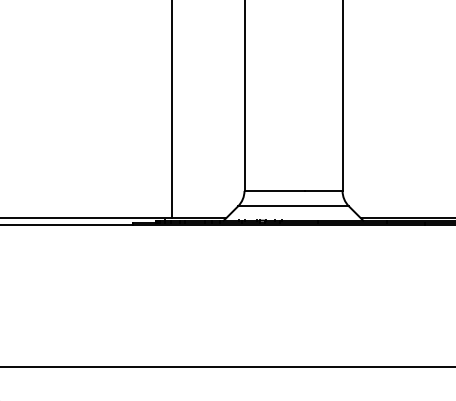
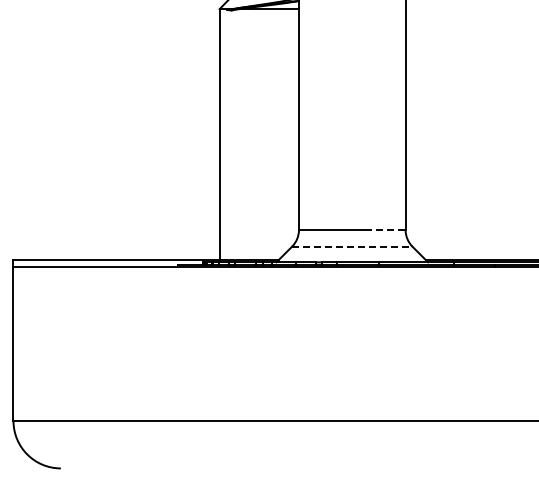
line: (324, 190) -> (385, 229), solid -> dashed
line: (293, 206) -> (352, 246), solid -> dashed

